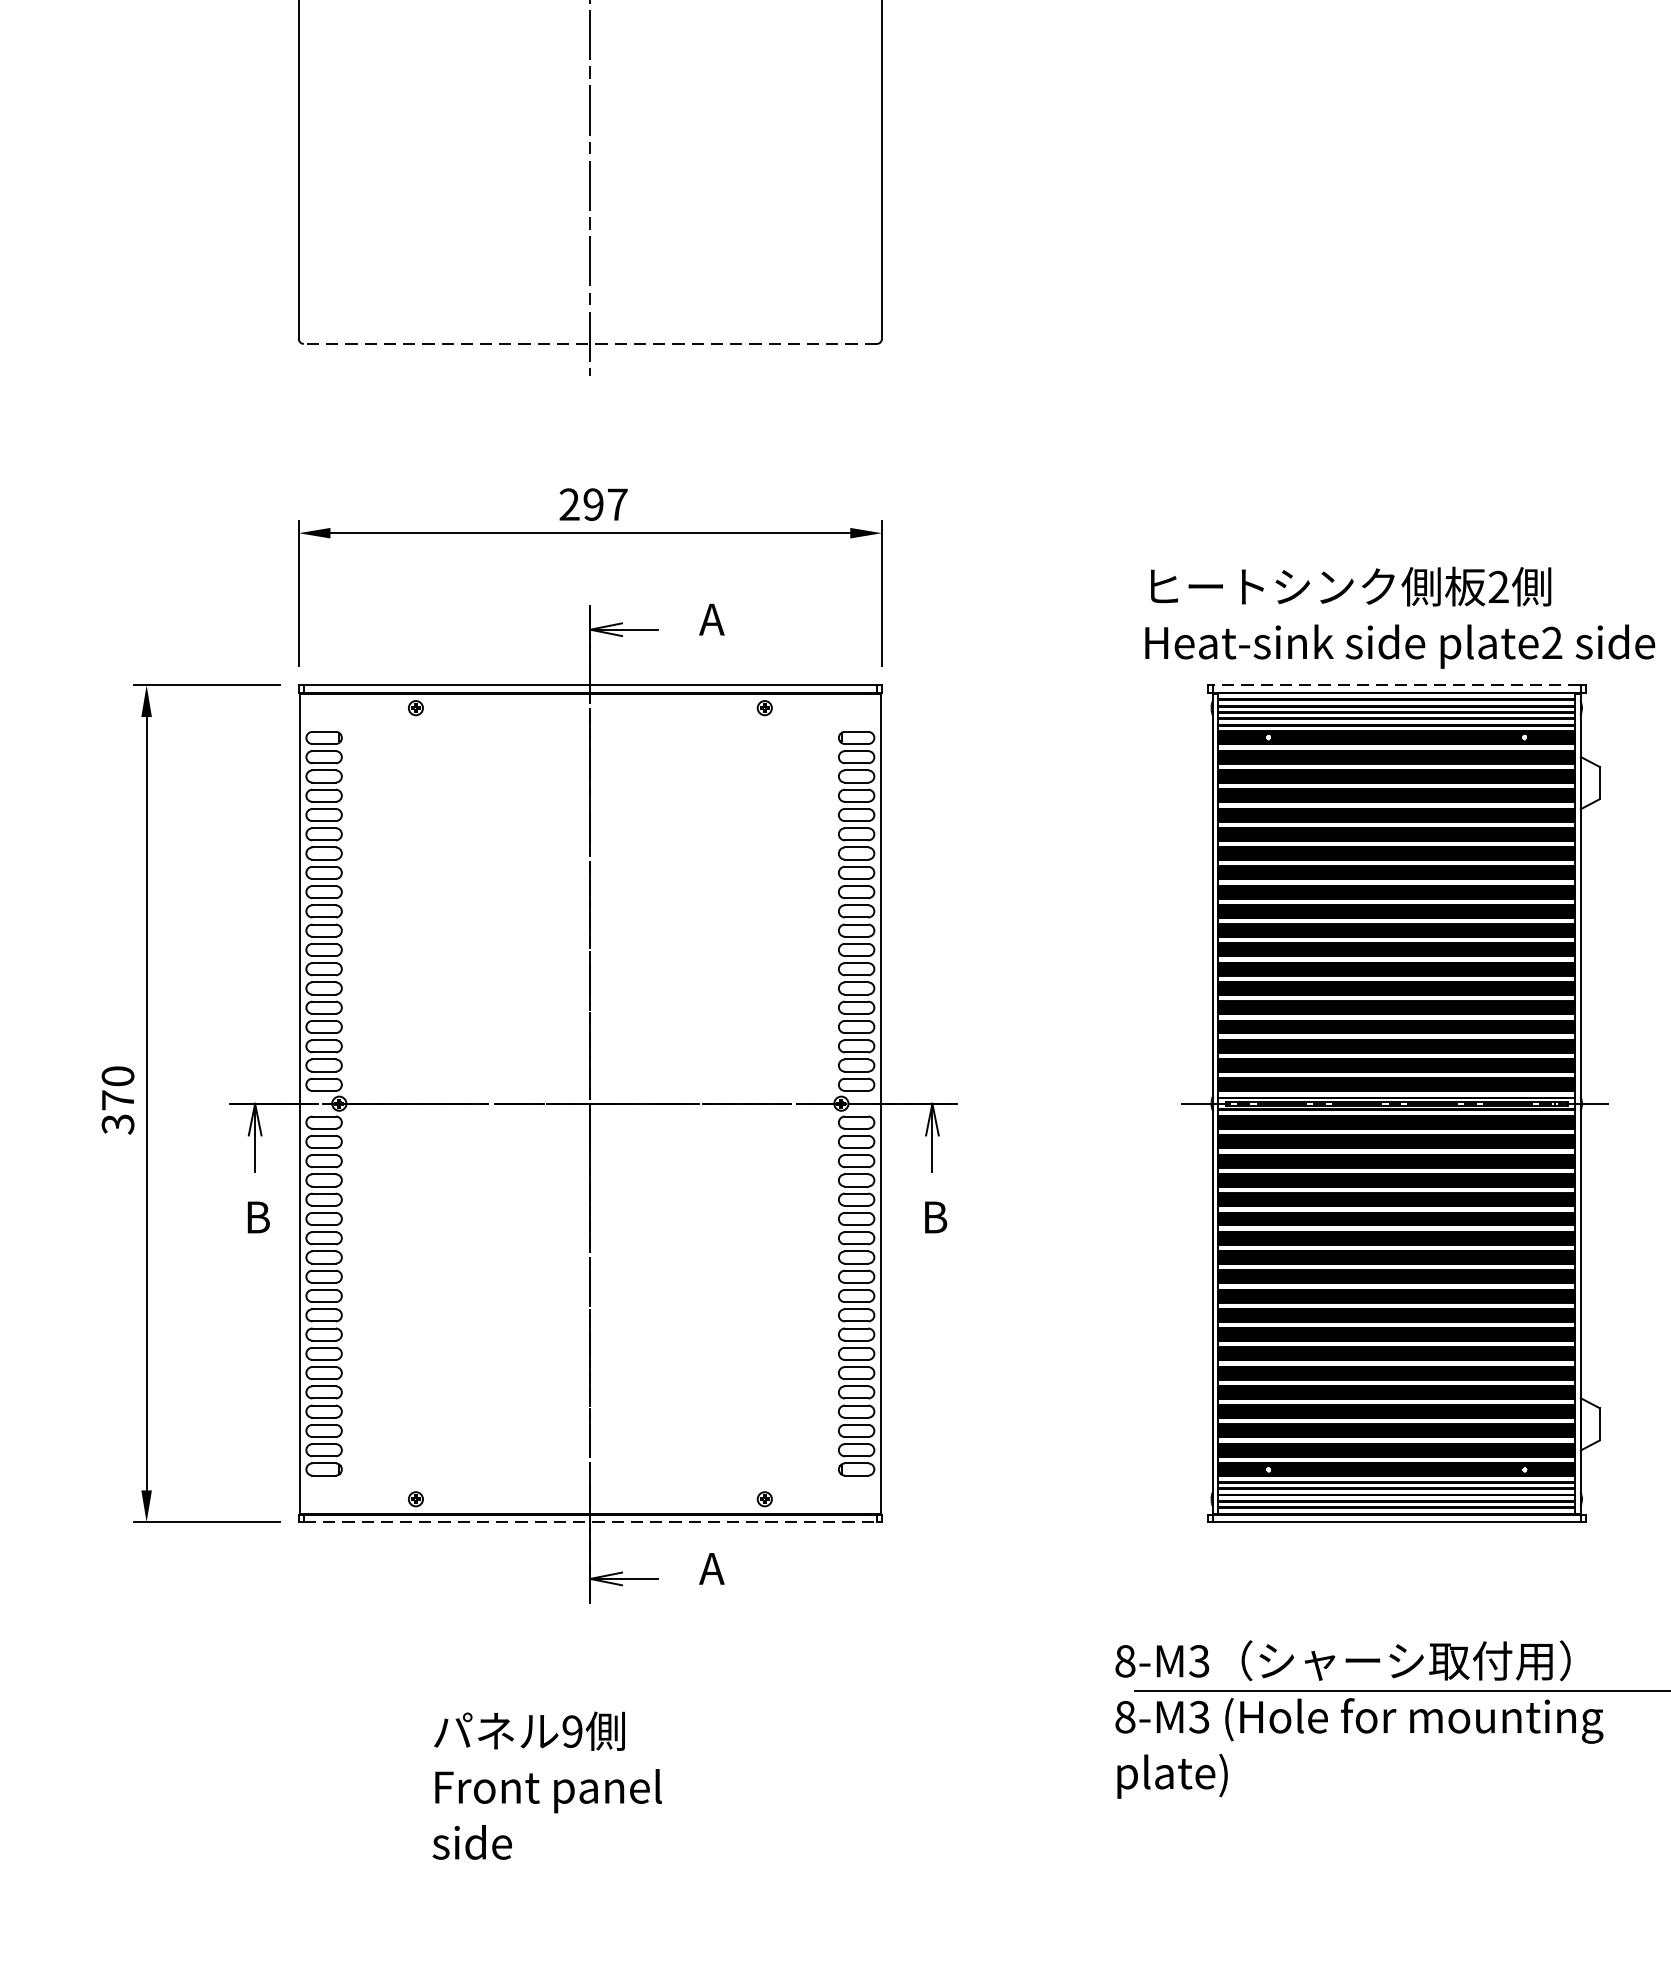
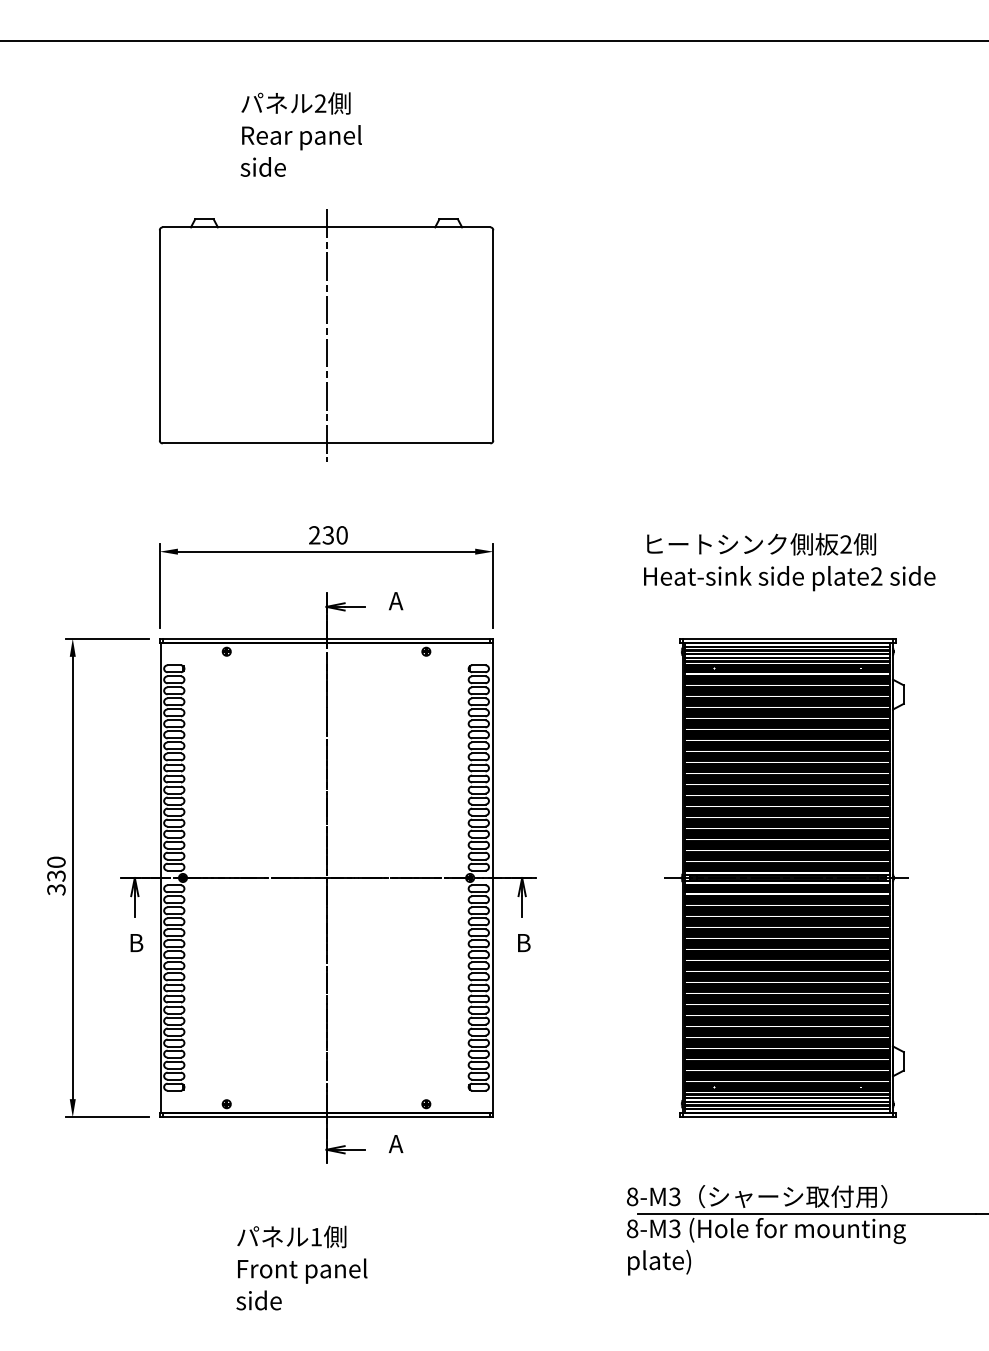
line: (590, 344) -> (326, 443), dashed -> solid
text: (604, 504) -> (334, 535), 297 -> 230
text: (1399, 616) -> (789, 561), moved
line: (1396, 684) -> (787, 638), dashed -> solid
text: (118, 1099) -> (56, 875), 370 -> 330
line: (590, 1522) -> (326, 1117), dashed -> solid
text: (571, 1730) -> (315, 1236), 9 -> 1

